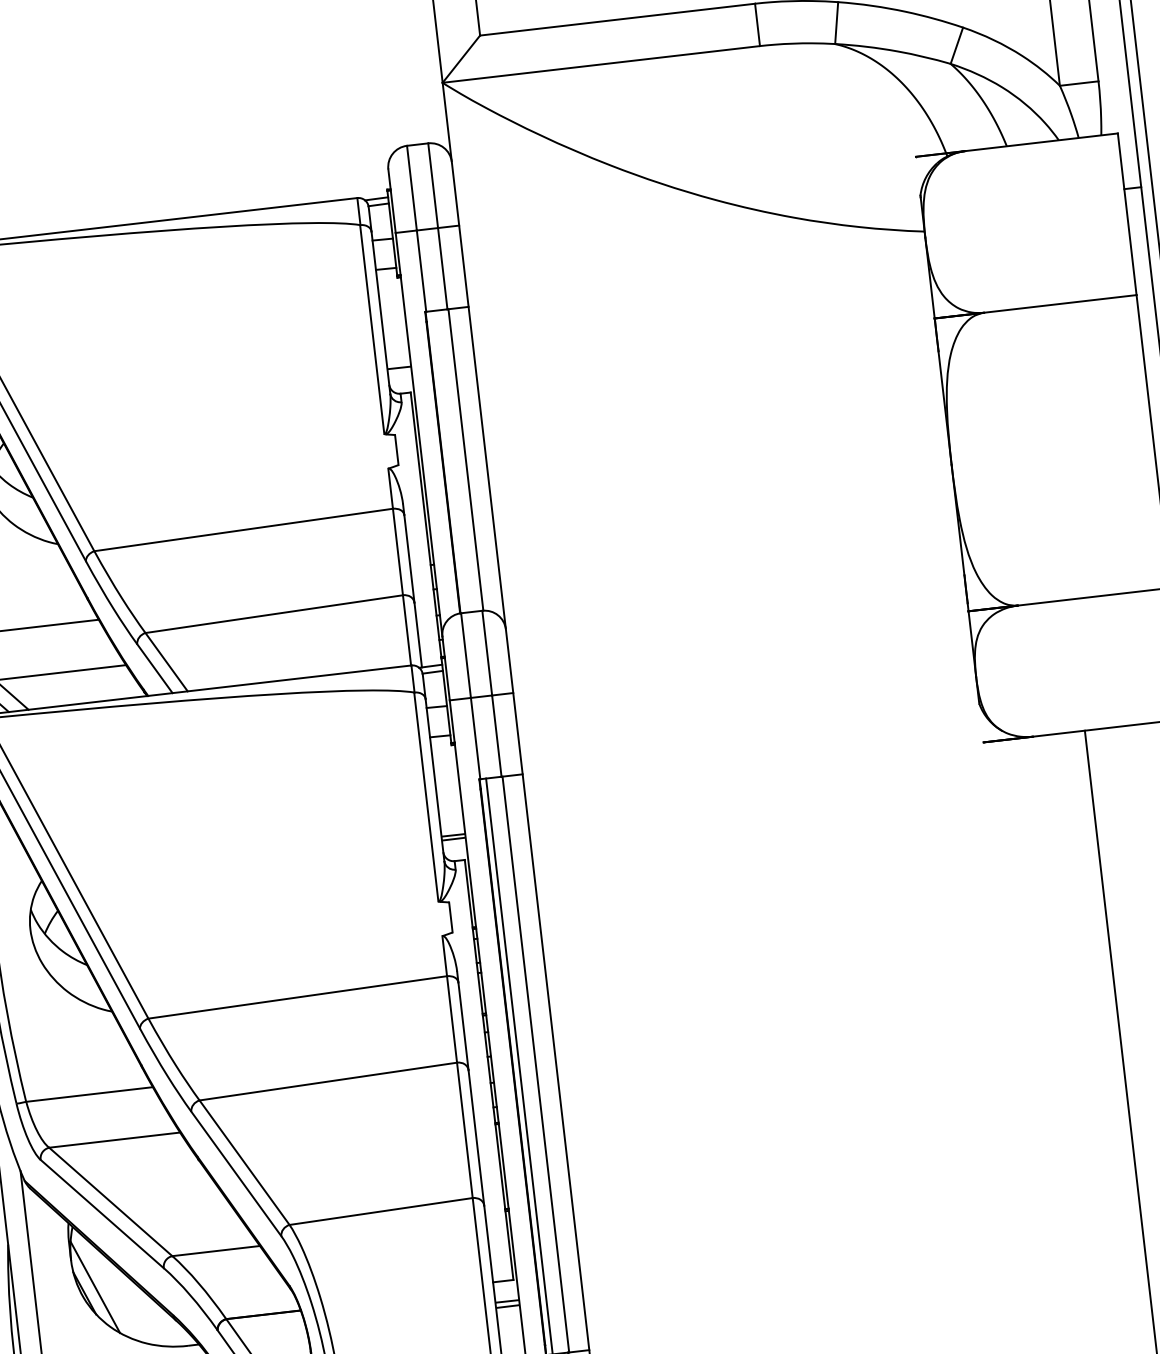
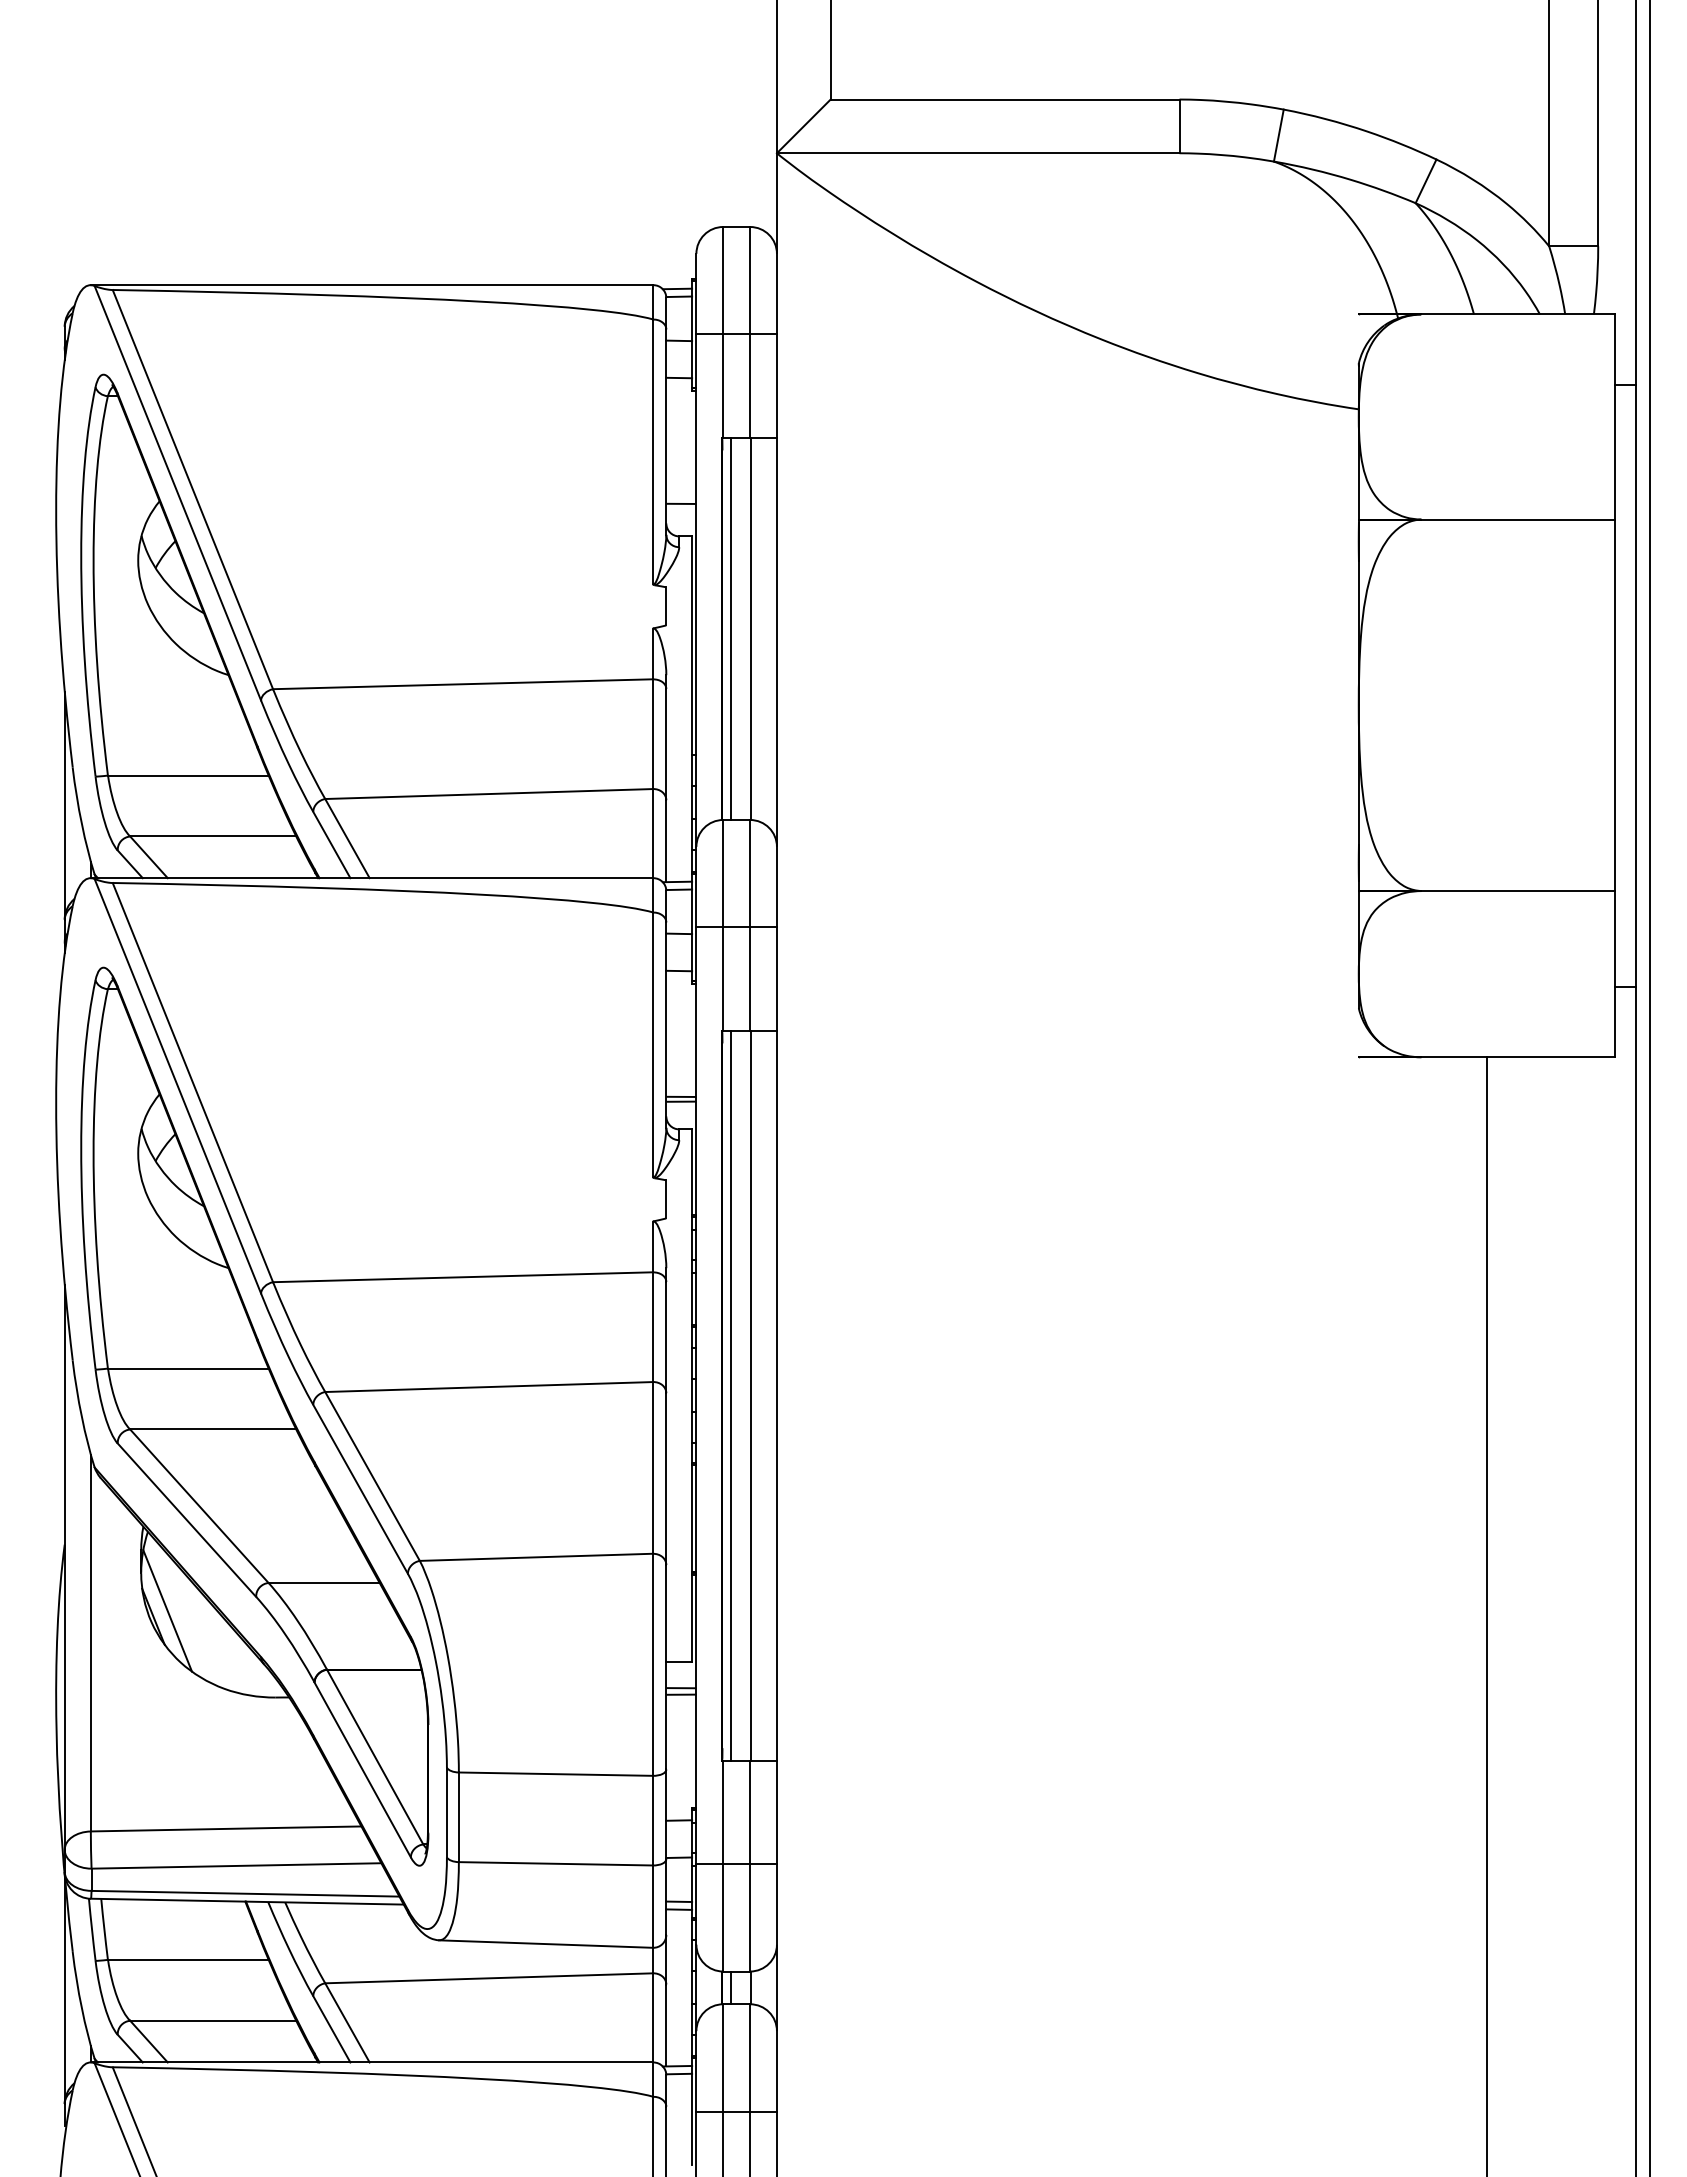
line: (449, 461) -> (730, 628), added

